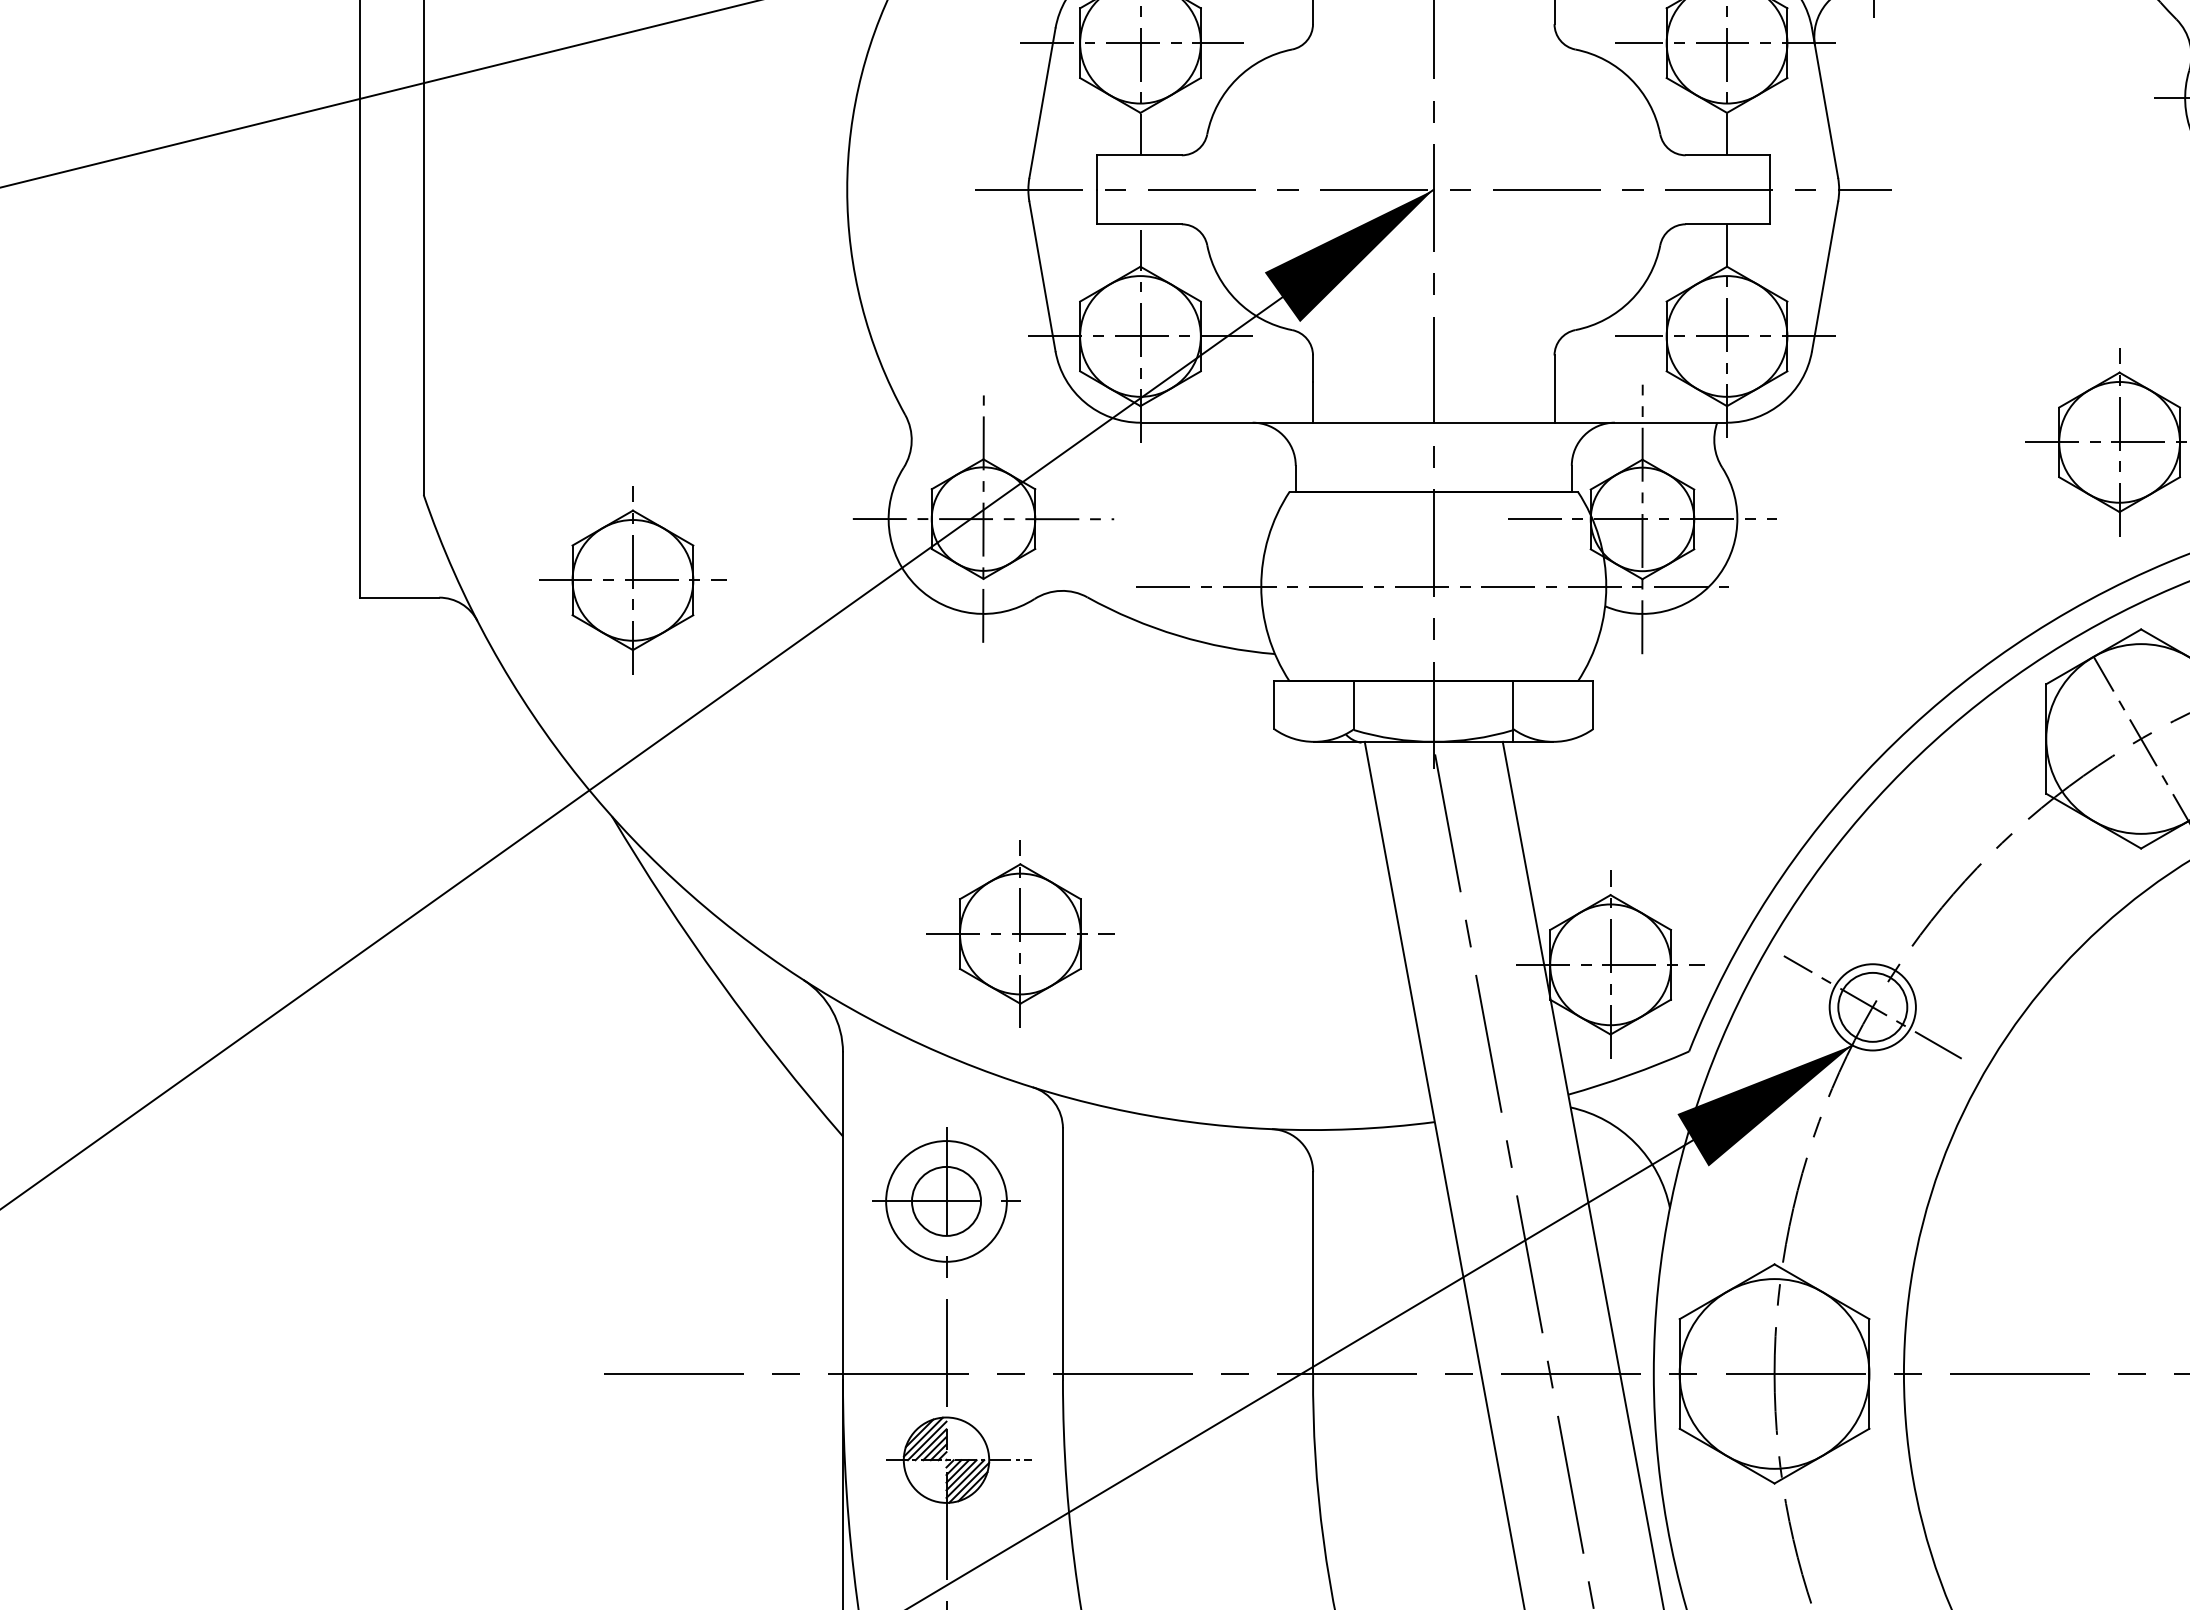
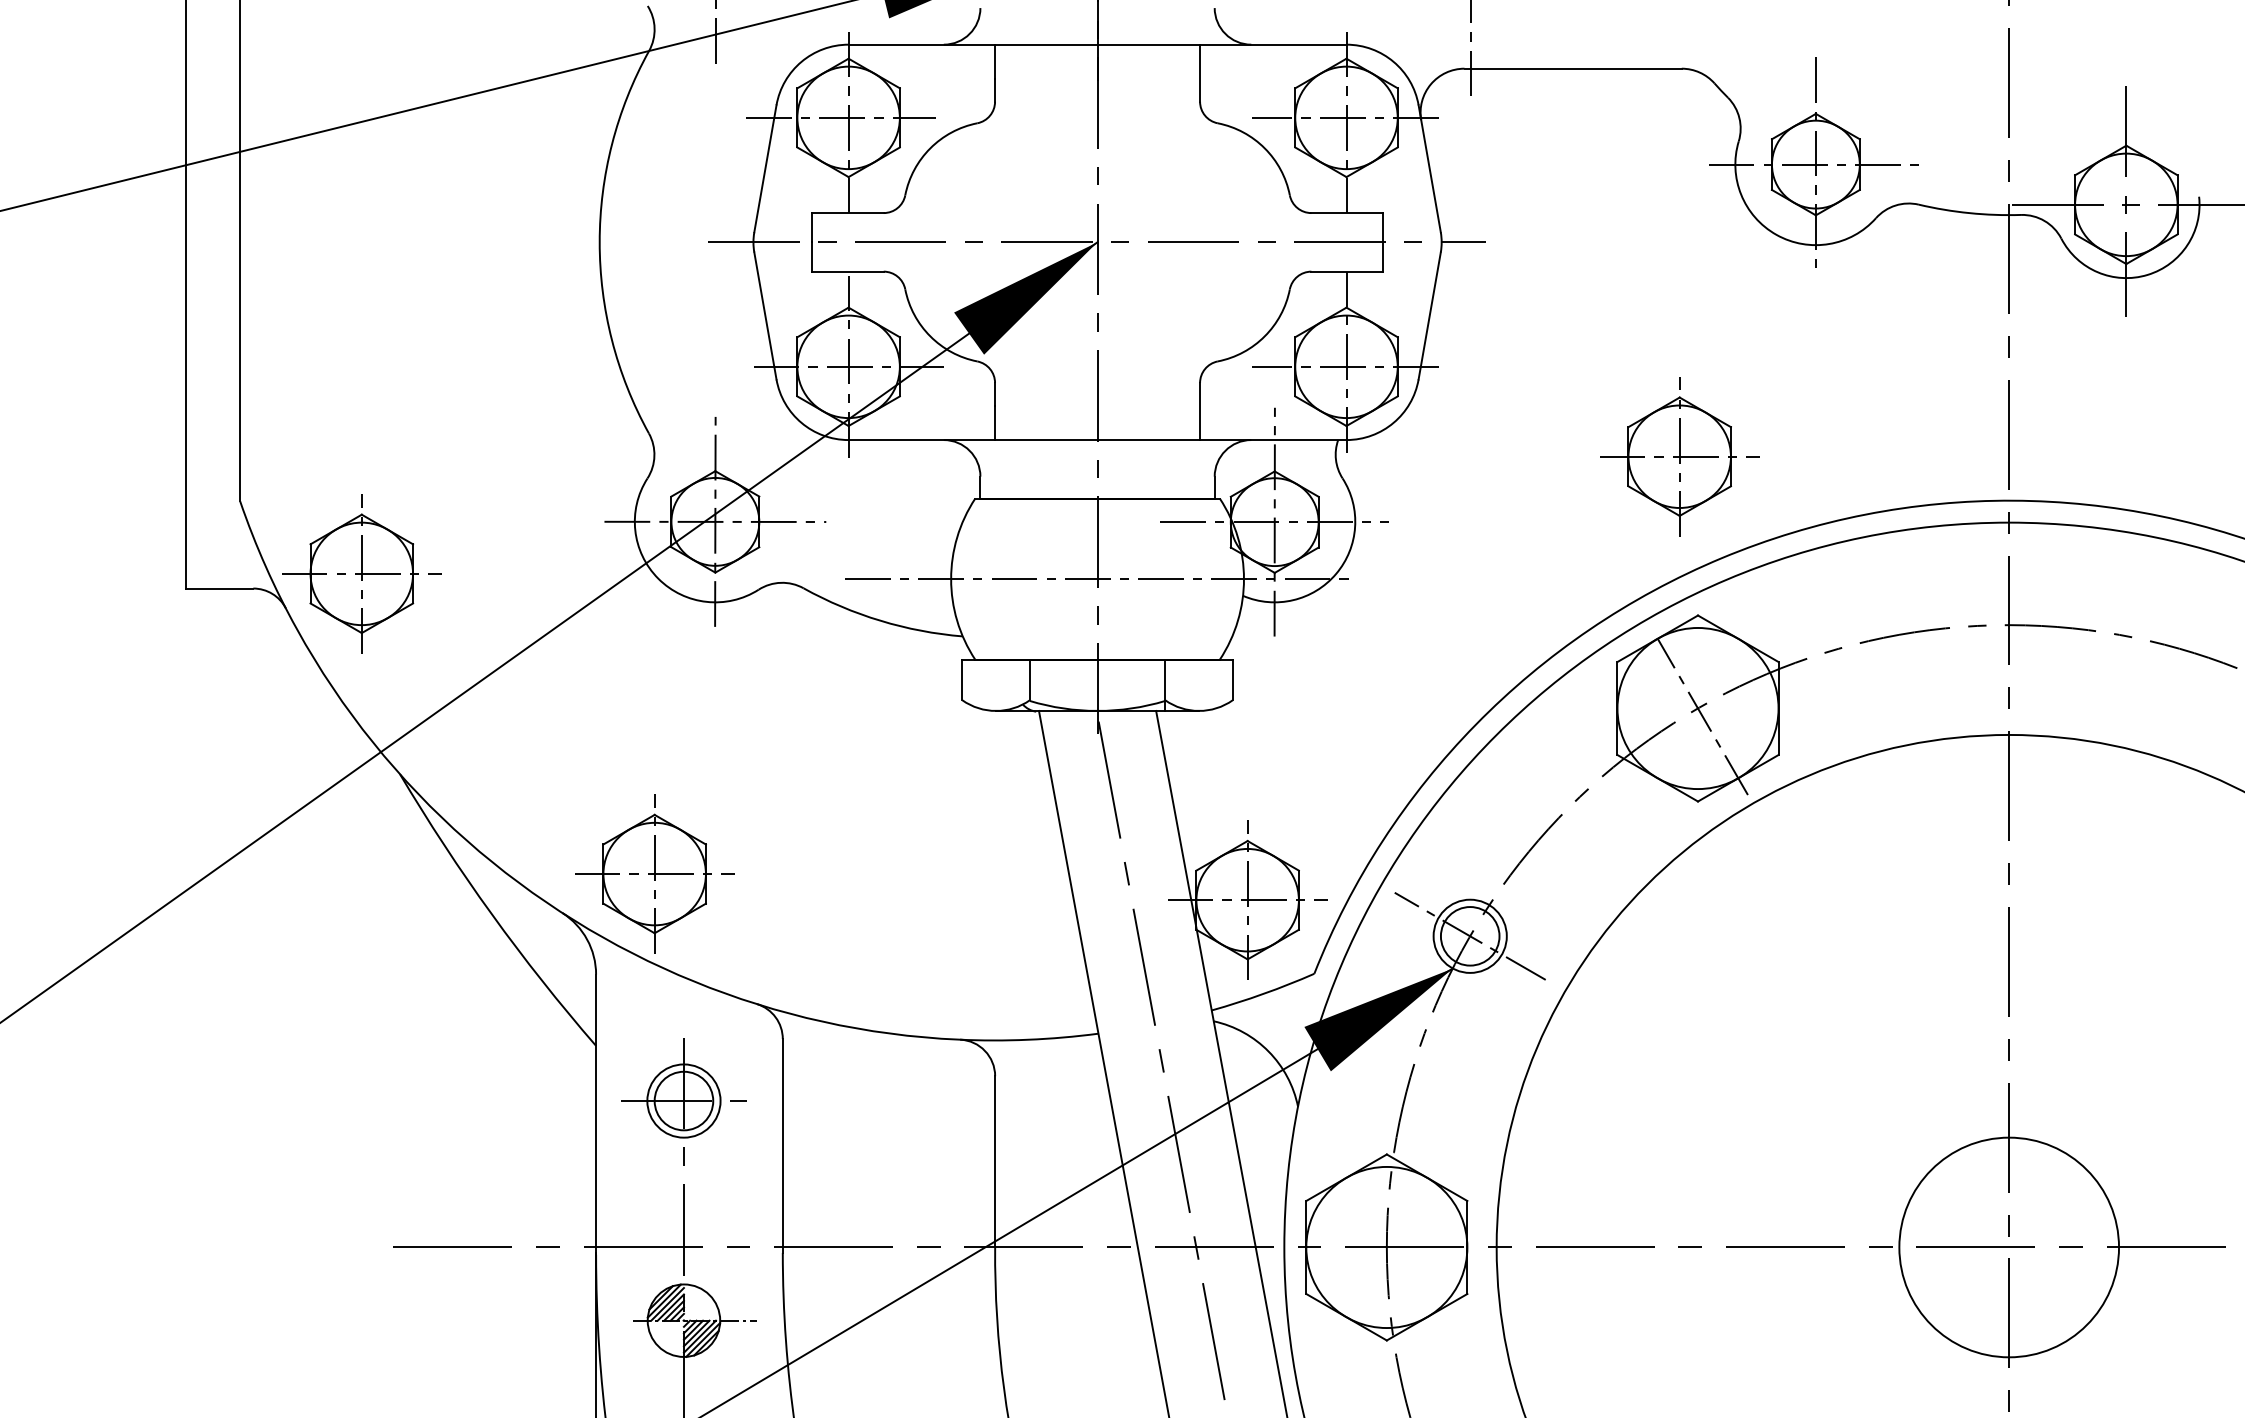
part: (632, 579) -> (361, 573), moved
part: (1020, 933) -> (654, 873), moved
circle: (945, 1200) -> (683, 1100), size x0.71

